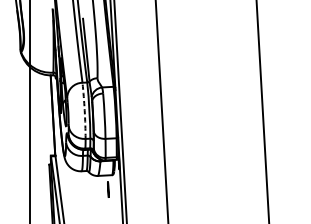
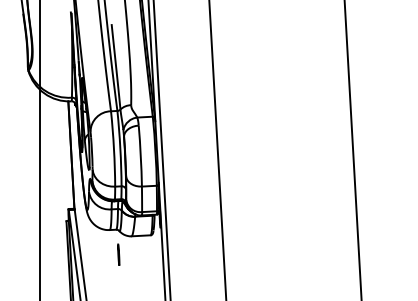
arc: (85, 110) -> (114, 148), dashed -> solid
line: (108, 189) -> (118, 254), moved

